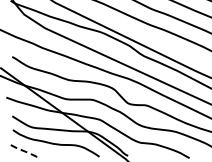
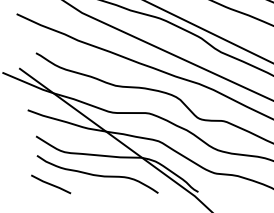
line: (22, 150) -> (50, 184), dashed -> solid

